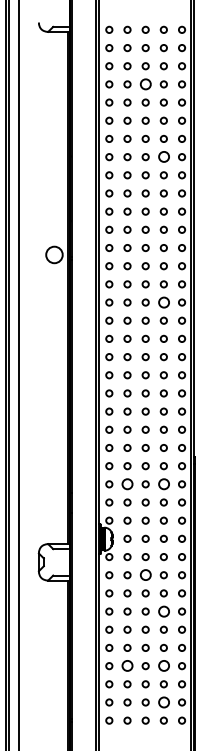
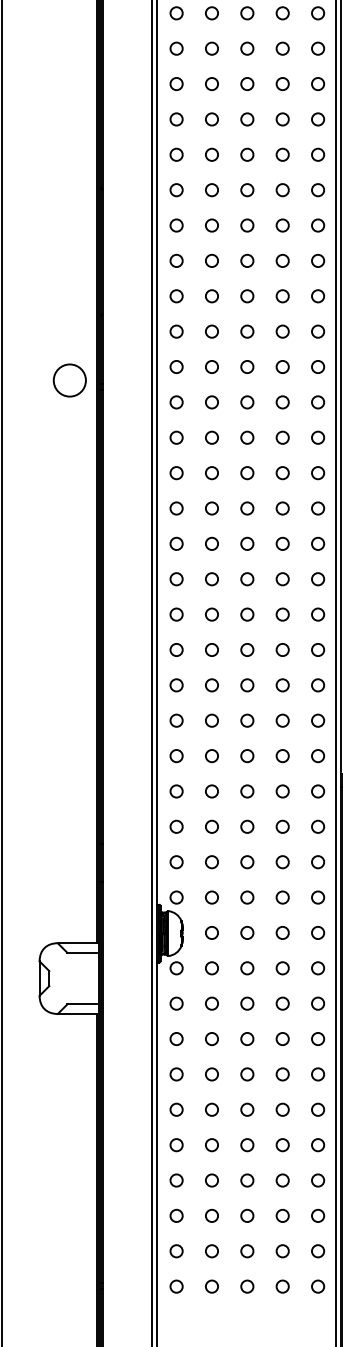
circle: (145, 84) -> (246, 48), size x0.62
circle: (163, 157) -> (281, 190), size x0.62
circle: (163, 302) -> (281, 473), size x0.62
circle: (127, 484) -> (211, 827), size x0.62
circle: (163, 484) -> (281, 827), size x0.62
circle: (145, 575) -> (246, 1004), size x0.62
circle: (163, 611) -> (281, 1074), size x0.62
circle: (127, 666) -> (211, 1181), size x0.62
circle: (163, 666) -> (281, 1181), size x0.62
circle: (163, 702) -> (281, 1251), size x0.62

